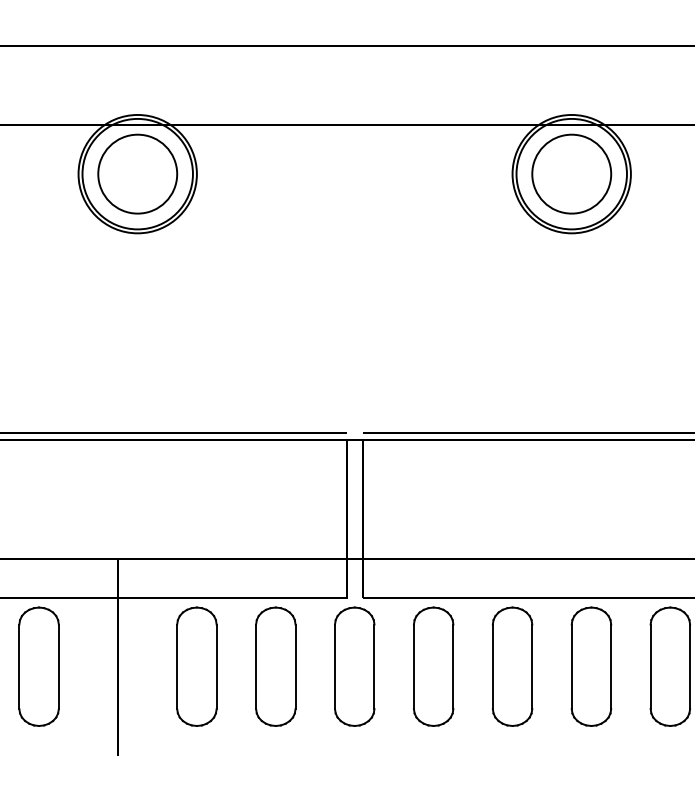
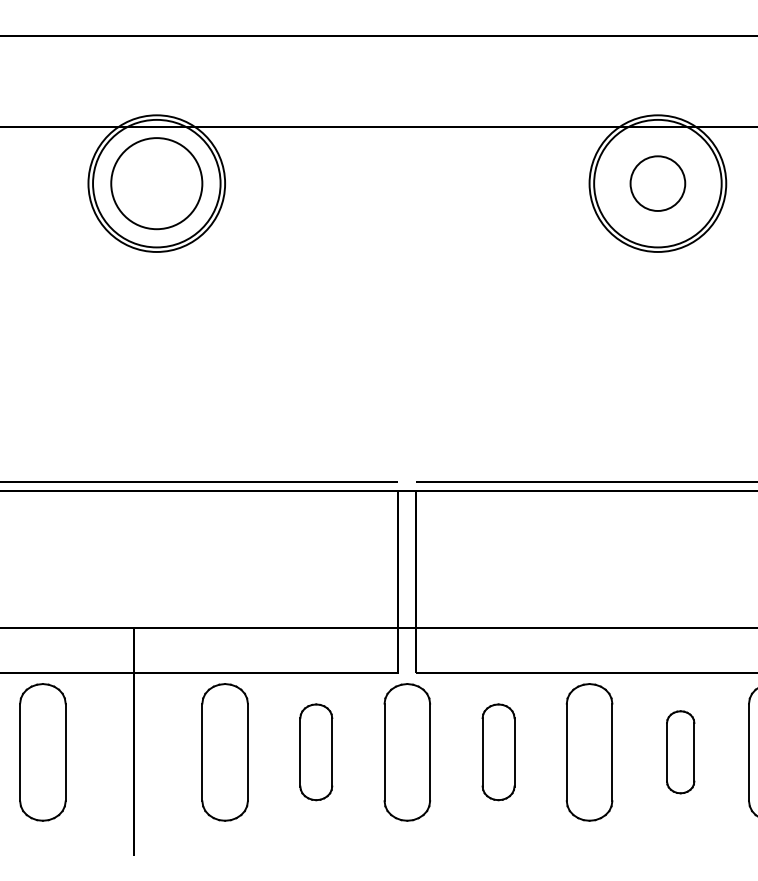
circle: (571, 173) -> (657, 182), size x0.6
part: (275, 666) -> (315, 752), size x0.7
part: (433, 666) -> (498, 752), size x0.7
part: (591, 666) -> (680, 752), size x0.6

